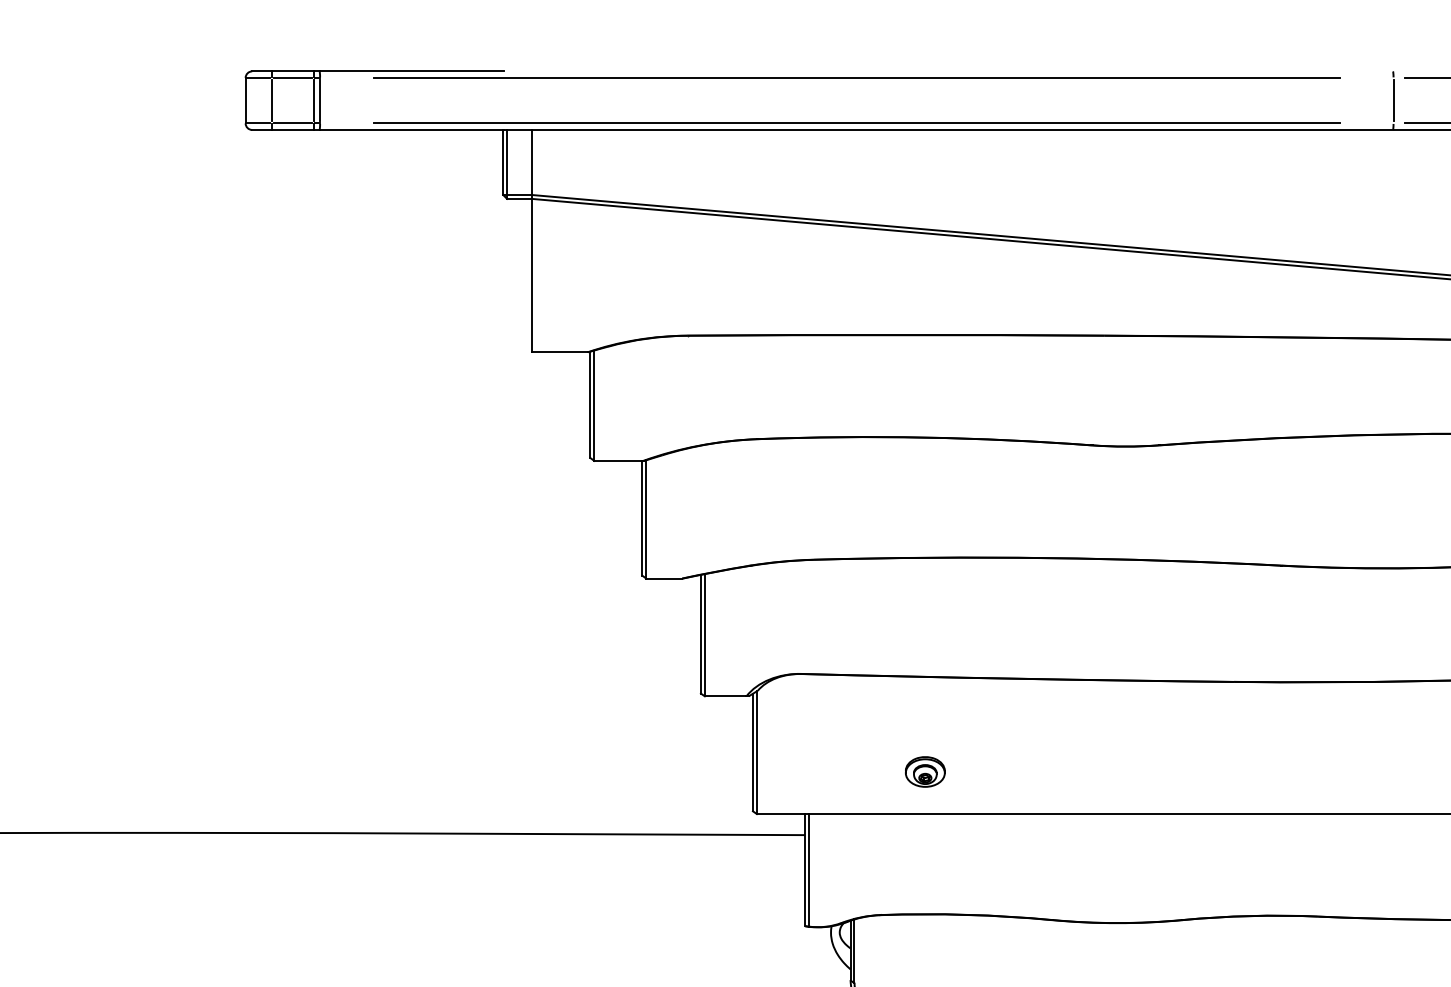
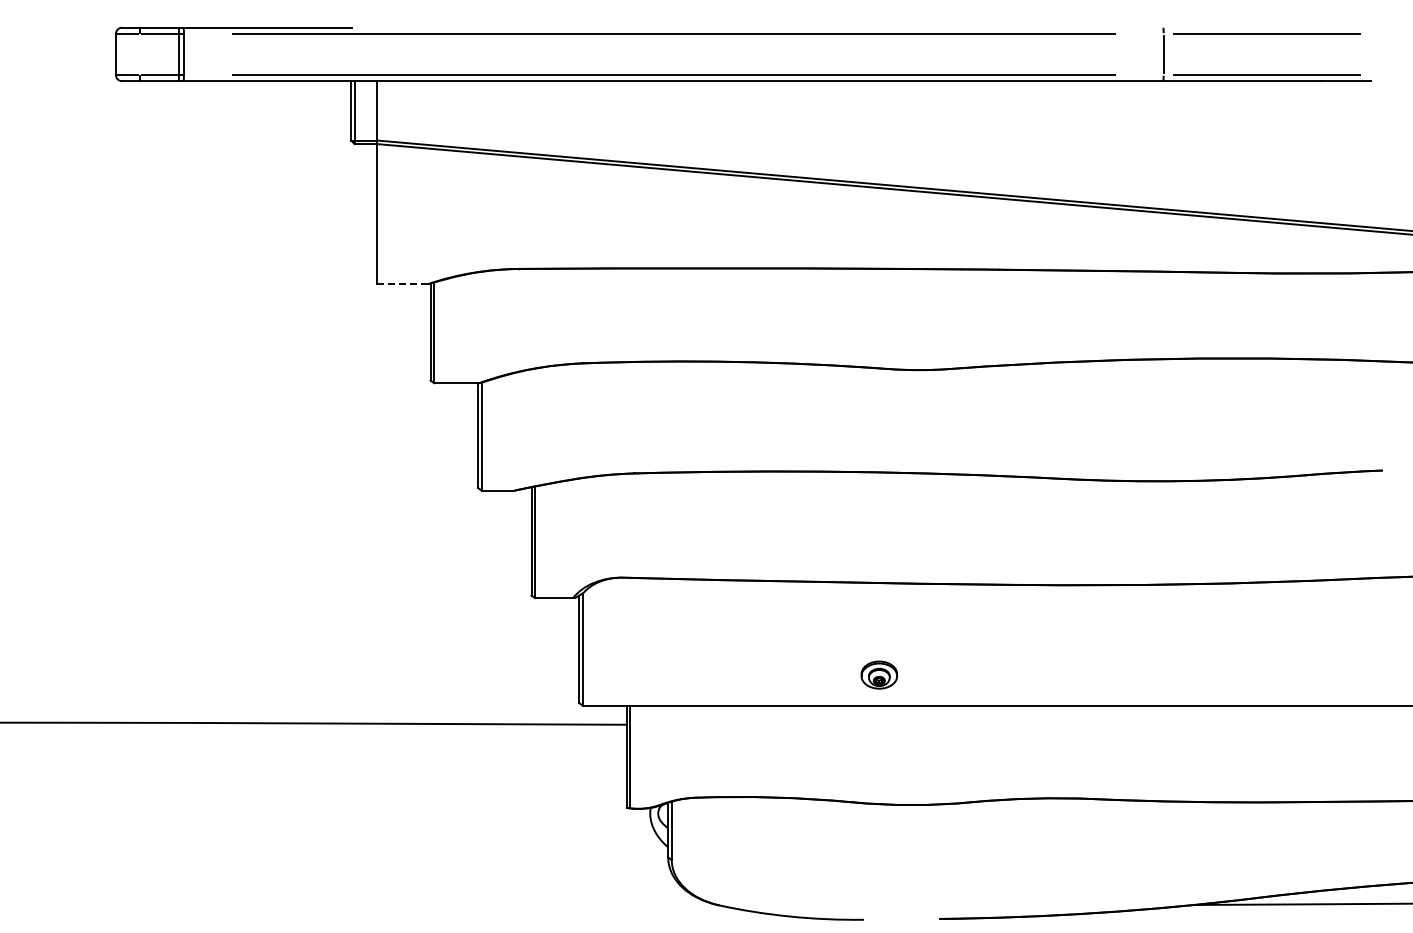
line: (271, 100) -> (139, 54), removed
line: (559, 352) -> (402, 284), solid -> dashed
part: (924, 771) -> (878, 674), moved

